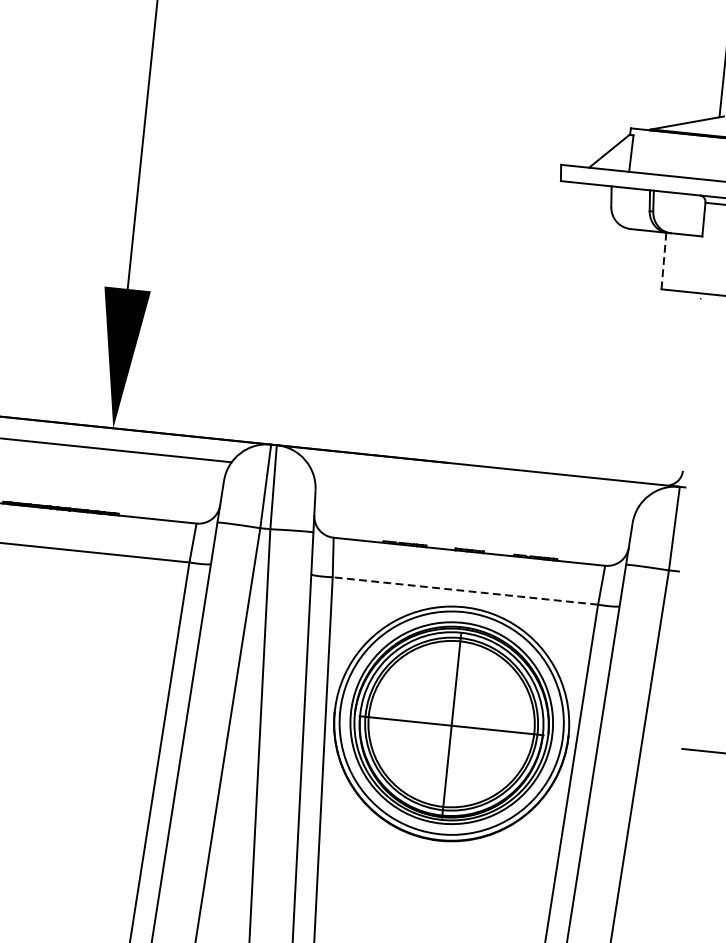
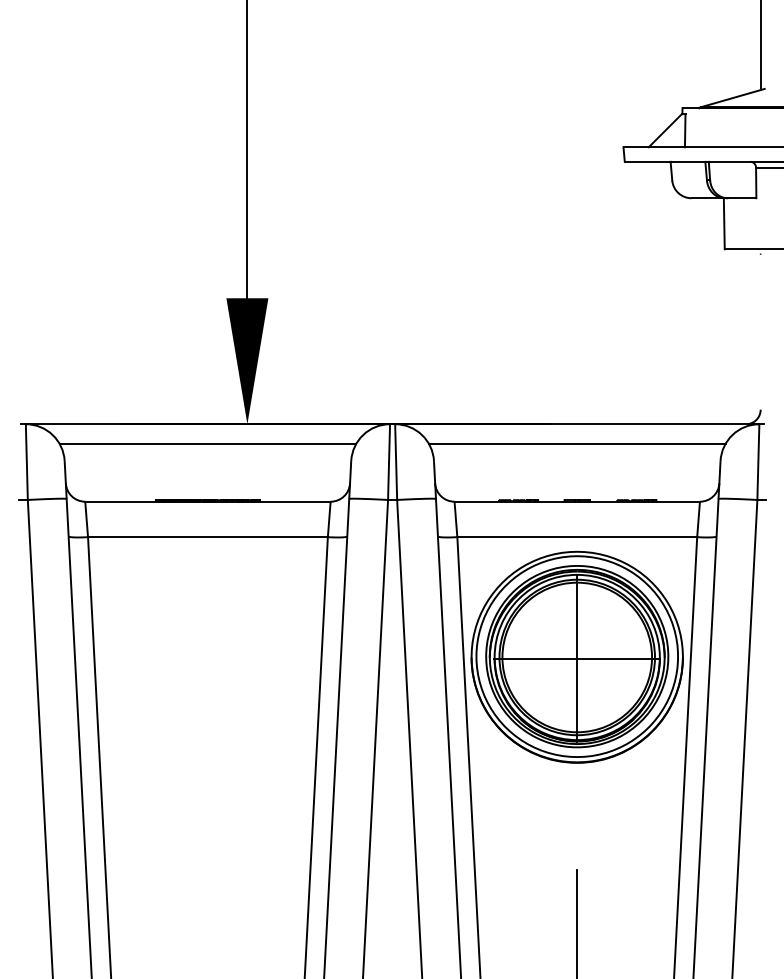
line: (664, 260) -> (724, 223), dashed -> solid
line: (475, 487) -> (576, 443), added
line: (465, 591) -> (577, 537), dashed -> solid

